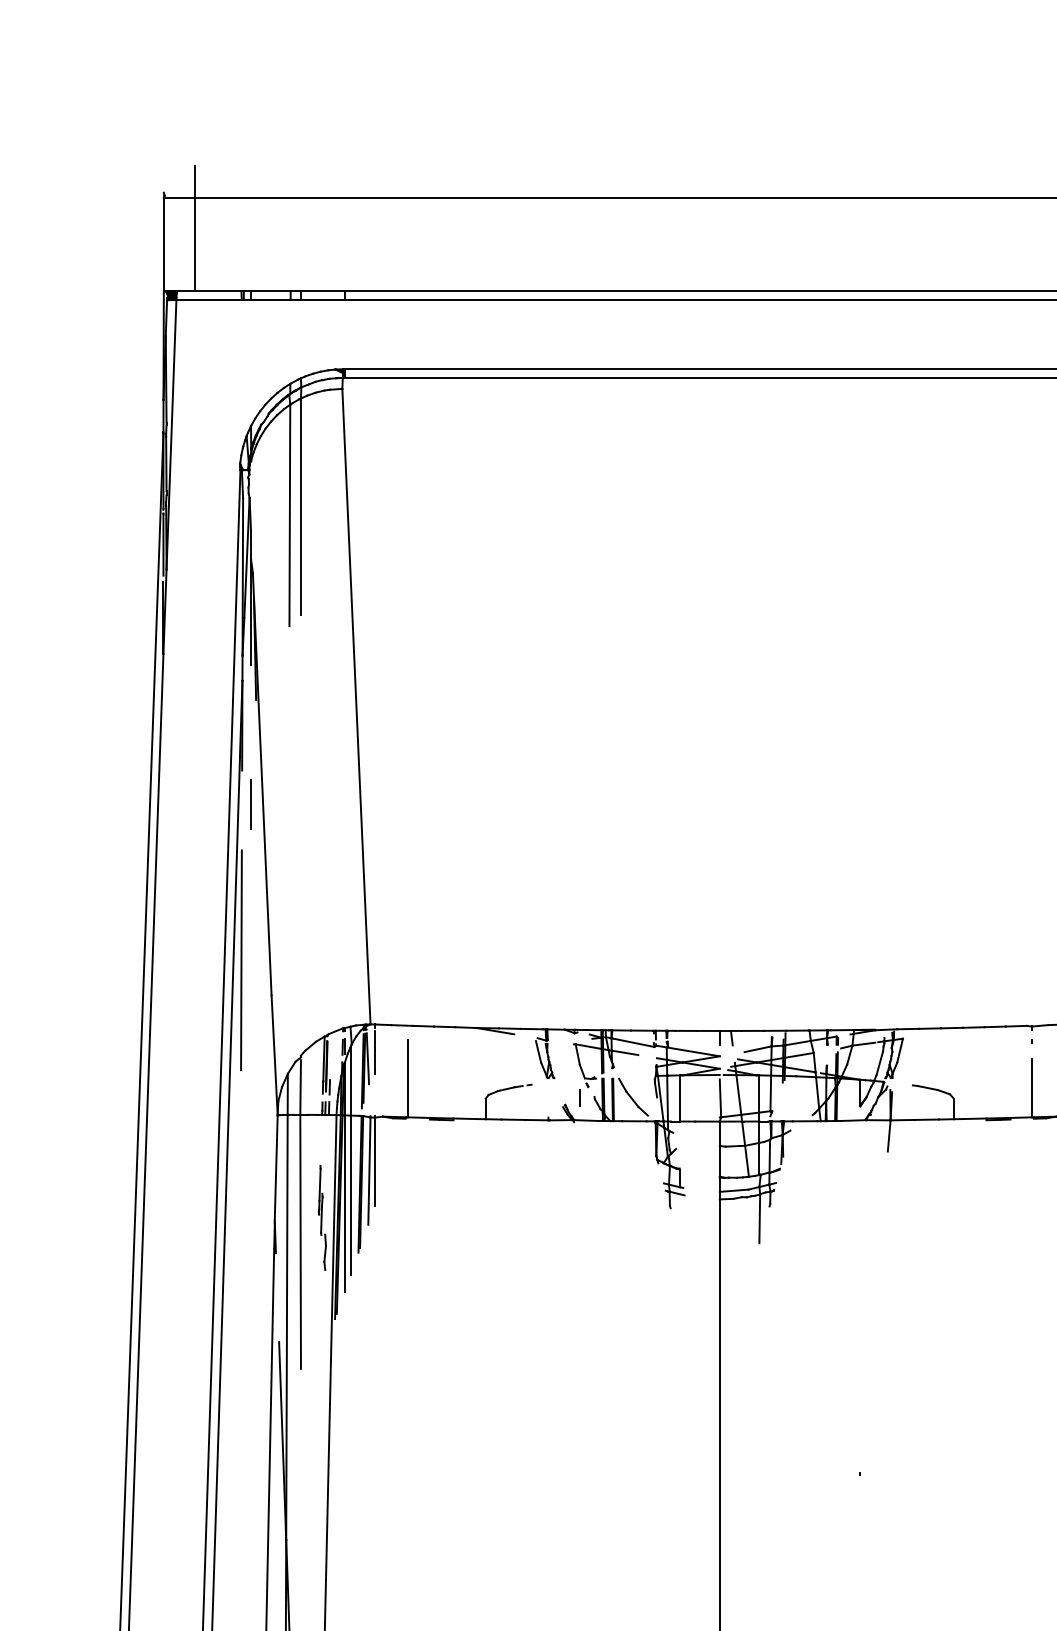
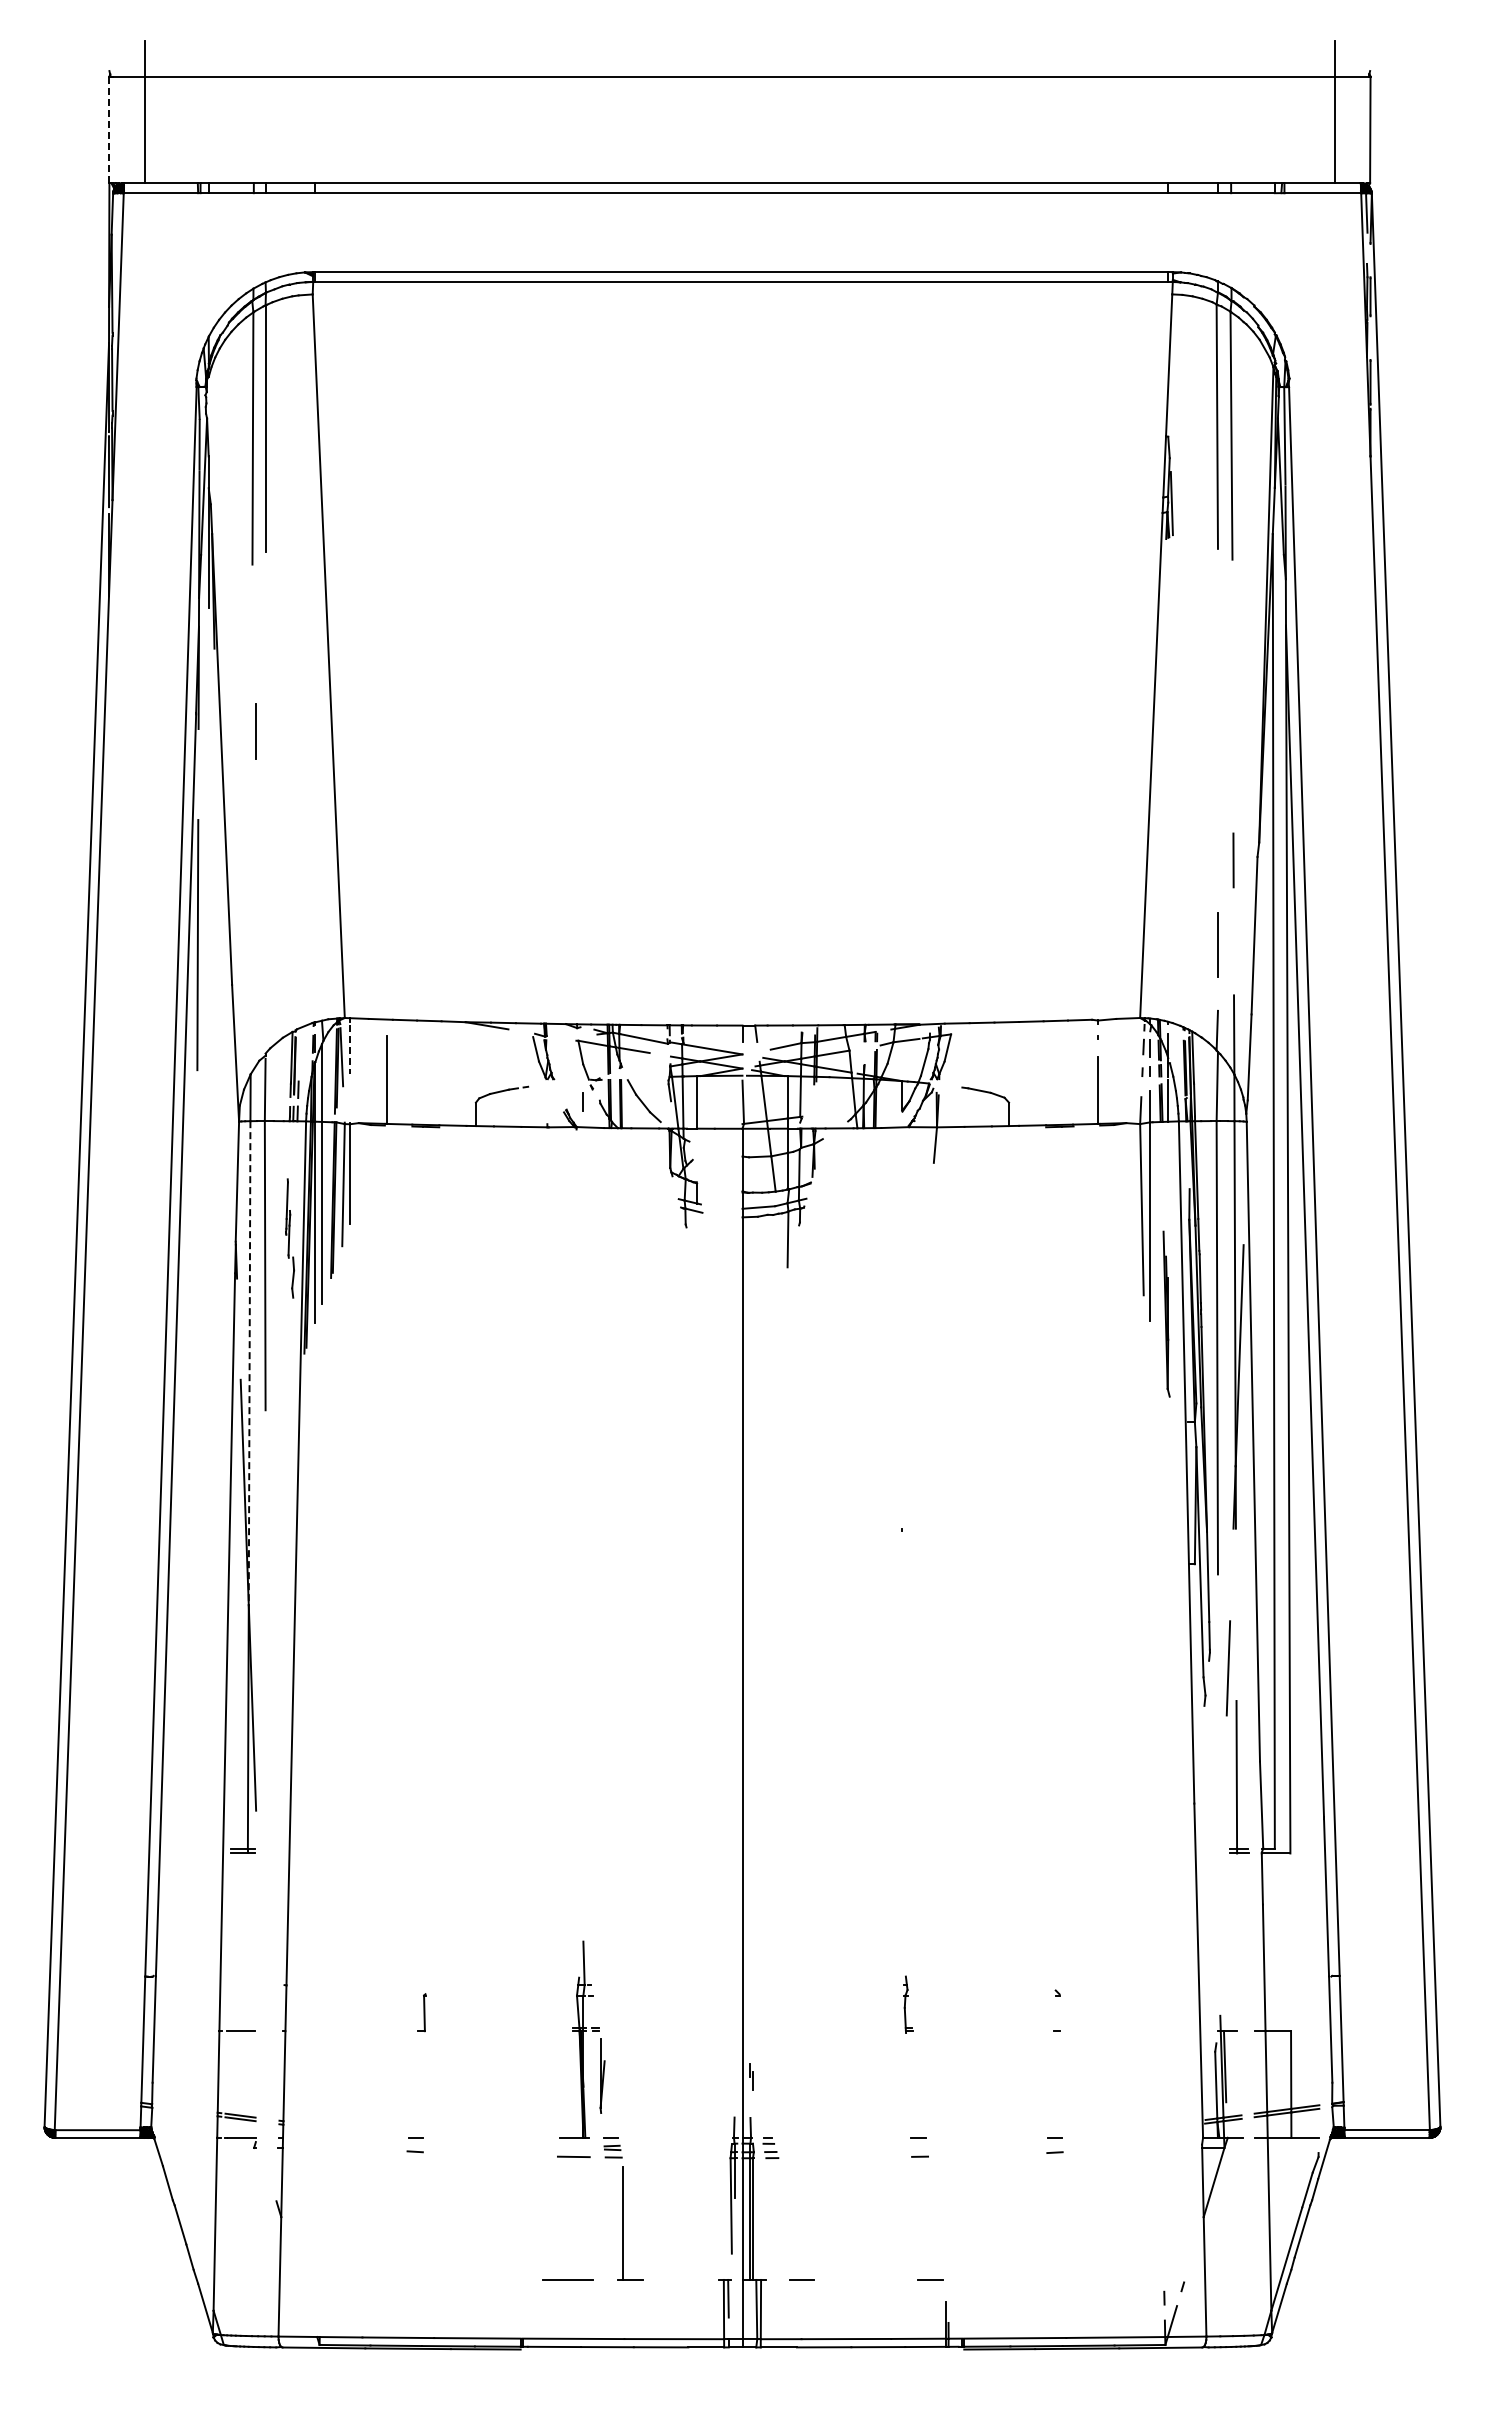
line: (163, 244) -> (109, 129), solid -> dashed
line: (250, 804) -> (255, 731), moved
line: (374, 1051) -> (349, 1049), solid -> dashed
line: (286, 1327) -> (249, 1363), solid -> dashed

